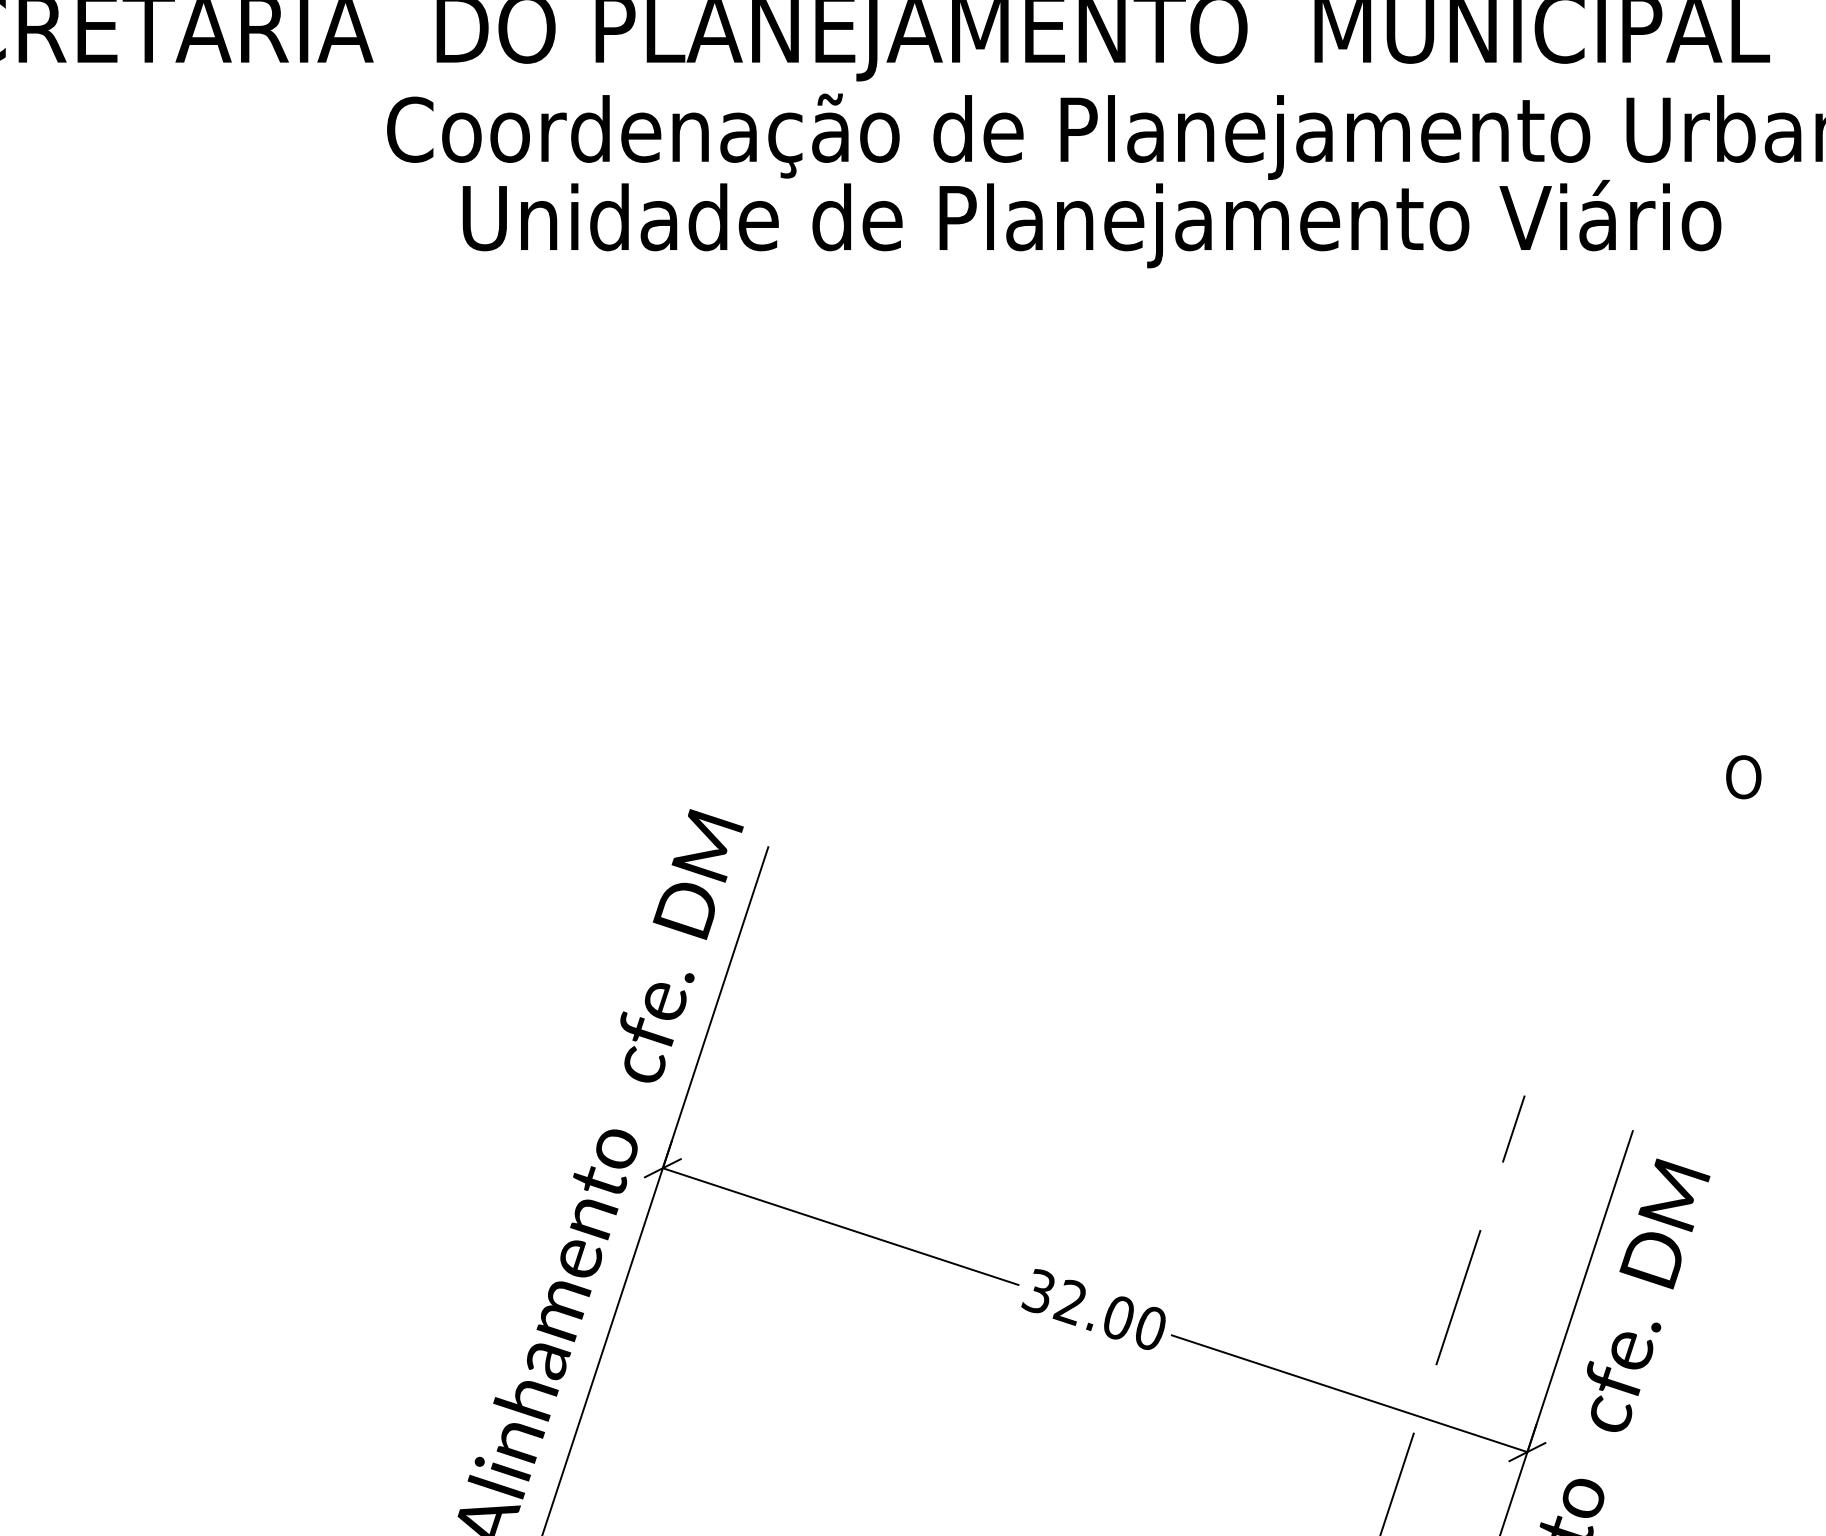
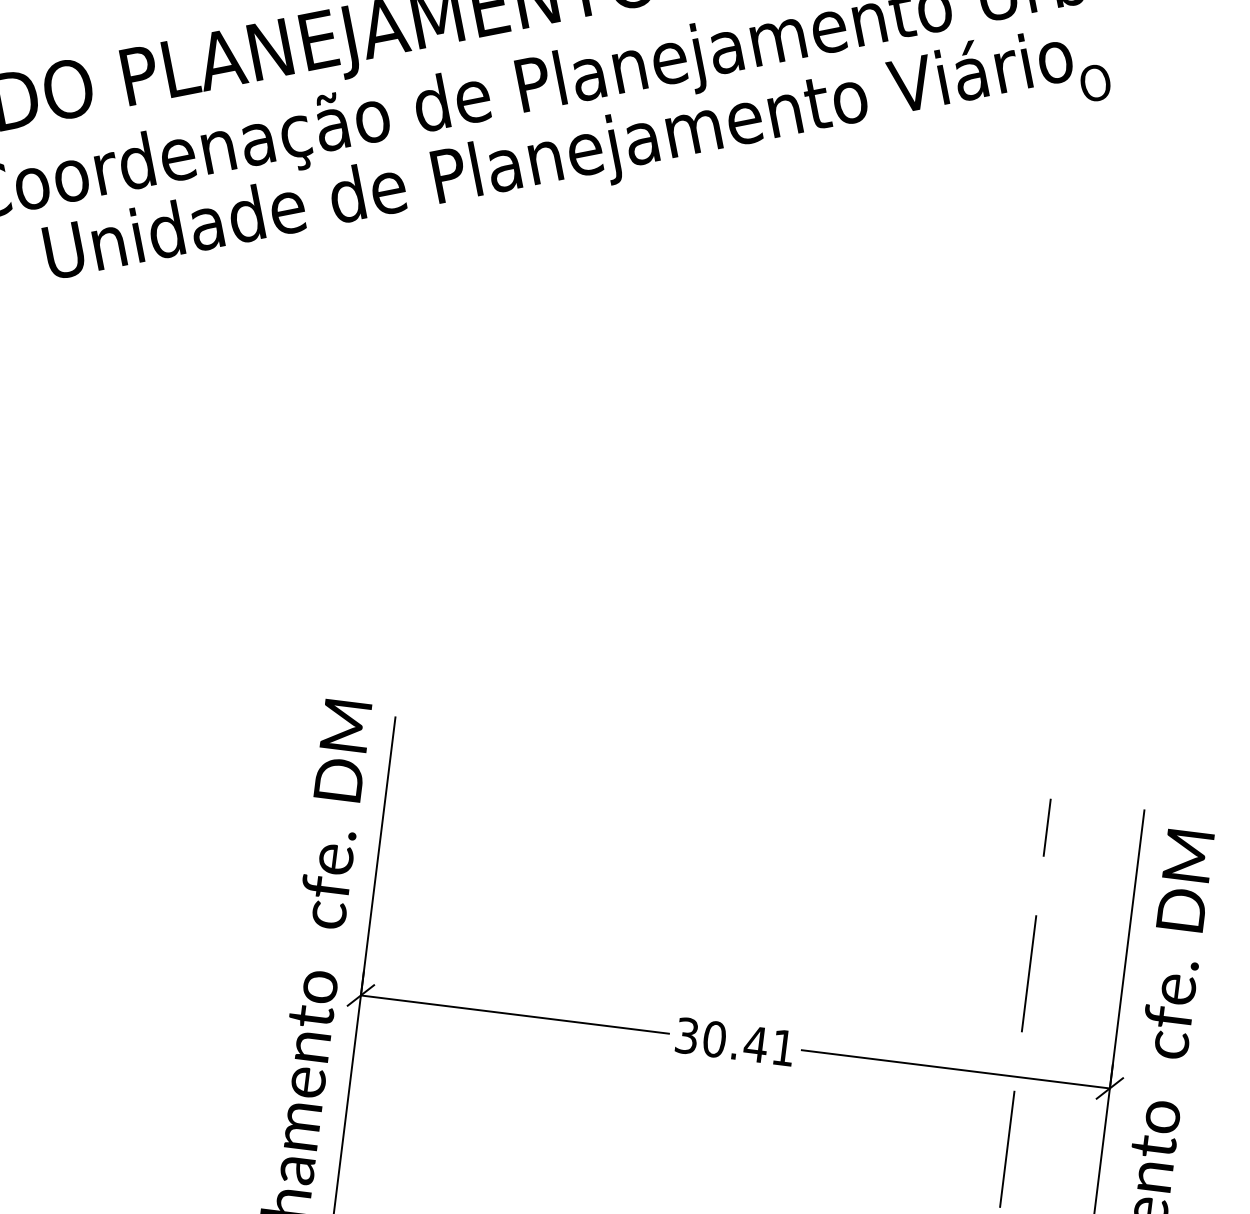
text: (1743, 777) -> (1095, 83), moved
text: (1108, 1315) -> (747, 1044), 32.00 -> 30.41

